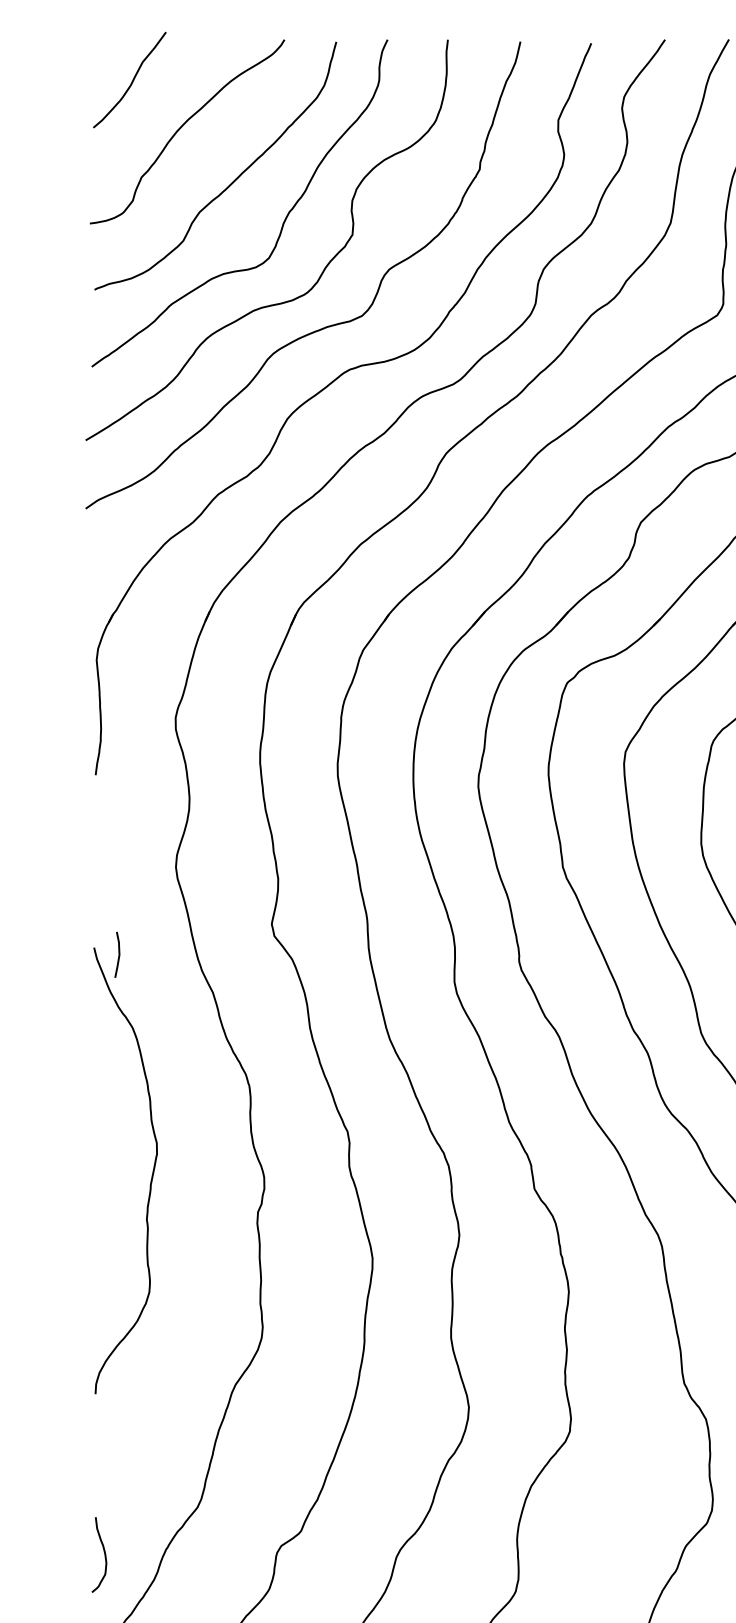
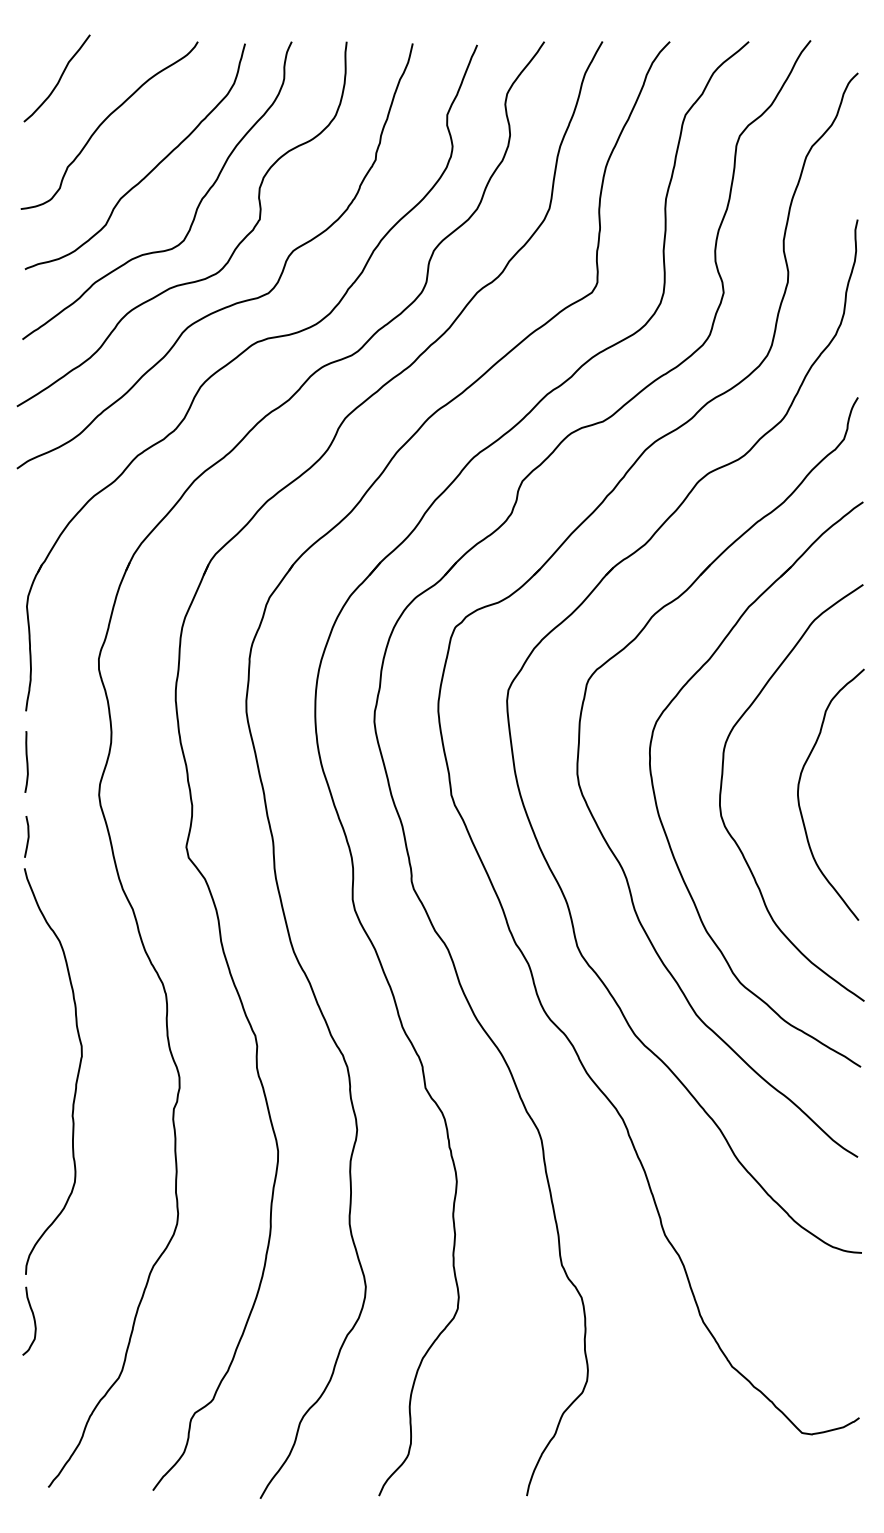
curve: (96, 830) -> (26, 761), added
curve: (118, 954) -> (27, 836), moved
curve: (103, 1554) -> (33, 1320), moved

